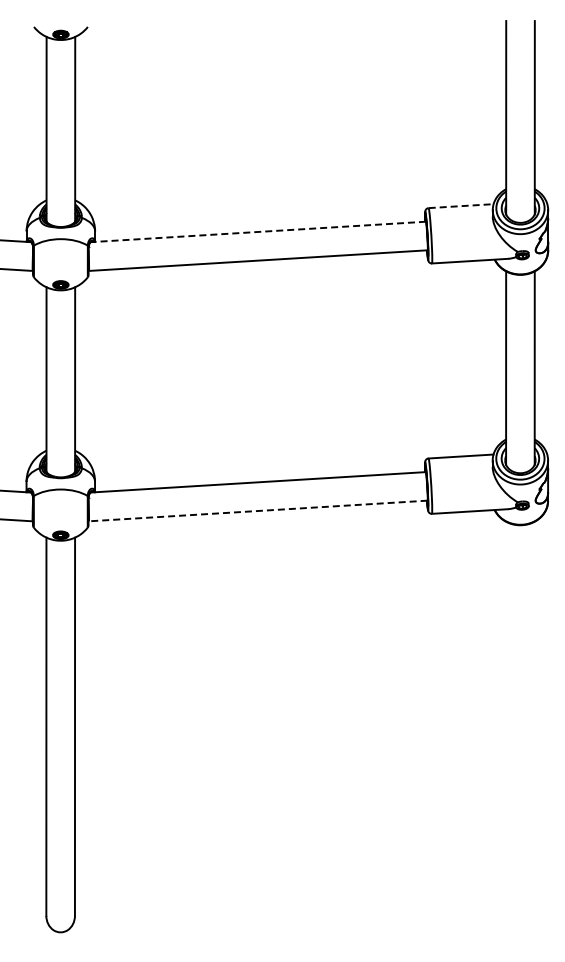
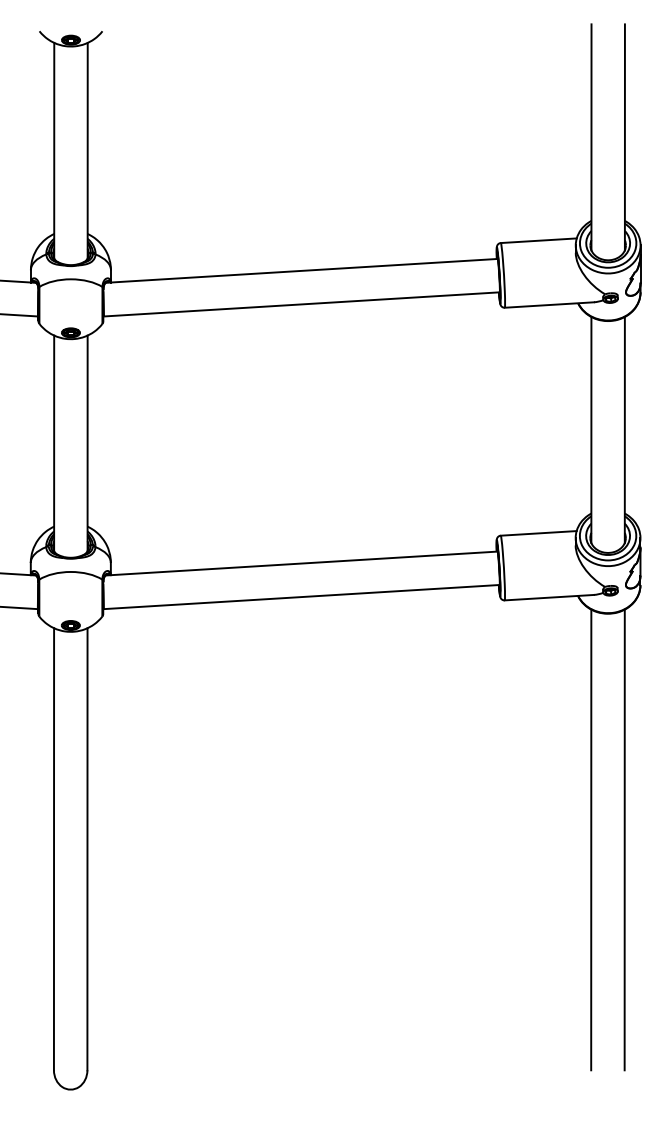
line: (461, 206) -> (539, 241), dashed -> solid
line: (258, 231) -> (301, 270), dashed -> solid
line: (258, 510) -> (301, 596), dashed -> solid
line: (505, 718) -> (590, 839), added
line: (534, 718) -> (624, 839), added

